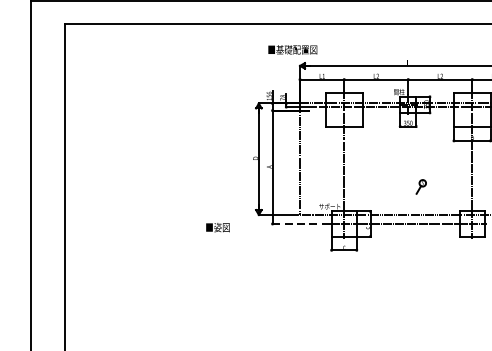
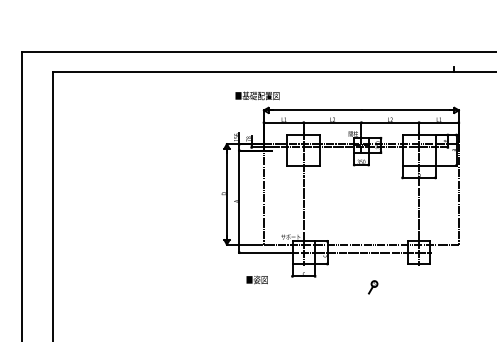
part: (421, 187) -> (373, 287), moved
line: (300, 223) -> (264, 252), dashed -> solid
text: (217, 227) -> (256, 279), moved

